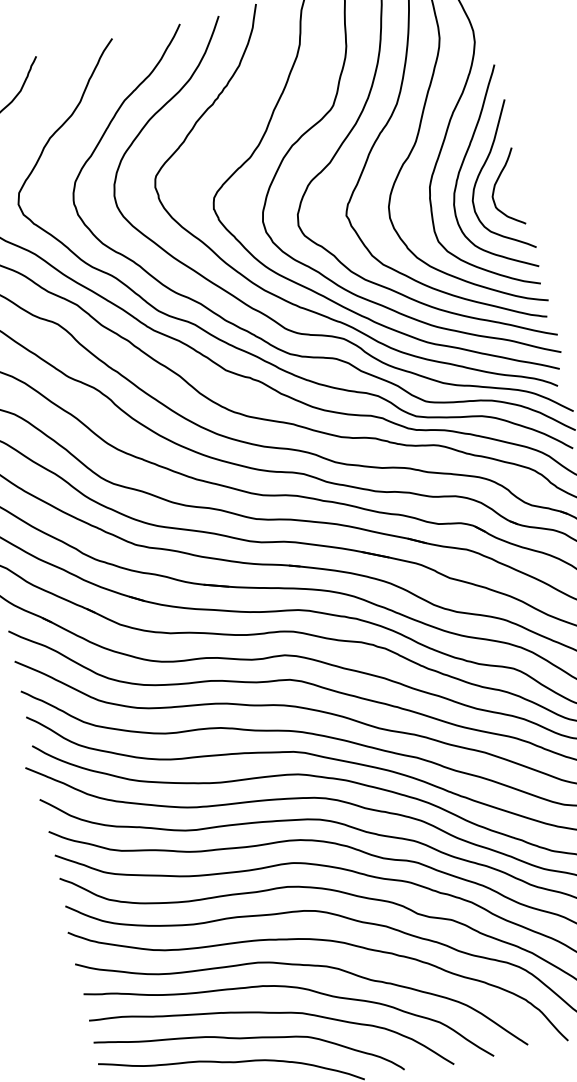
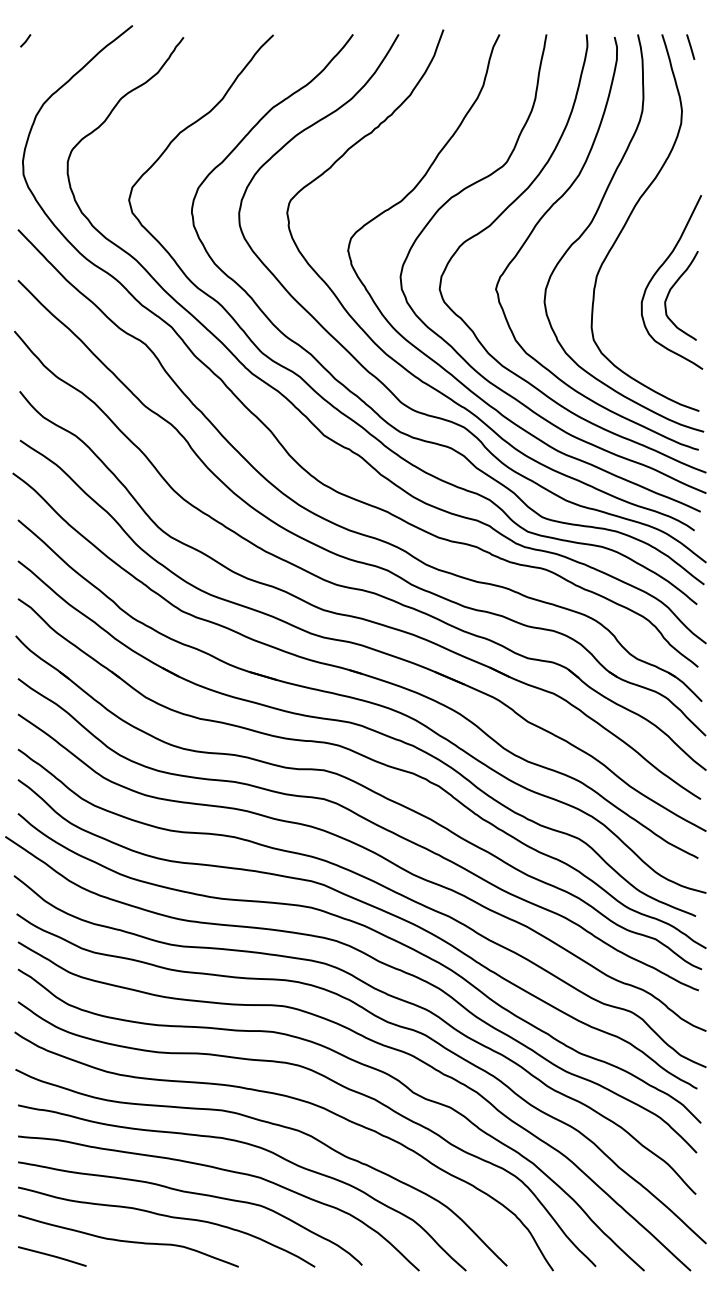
curve: (462, 166) -> (638, 260), removed

